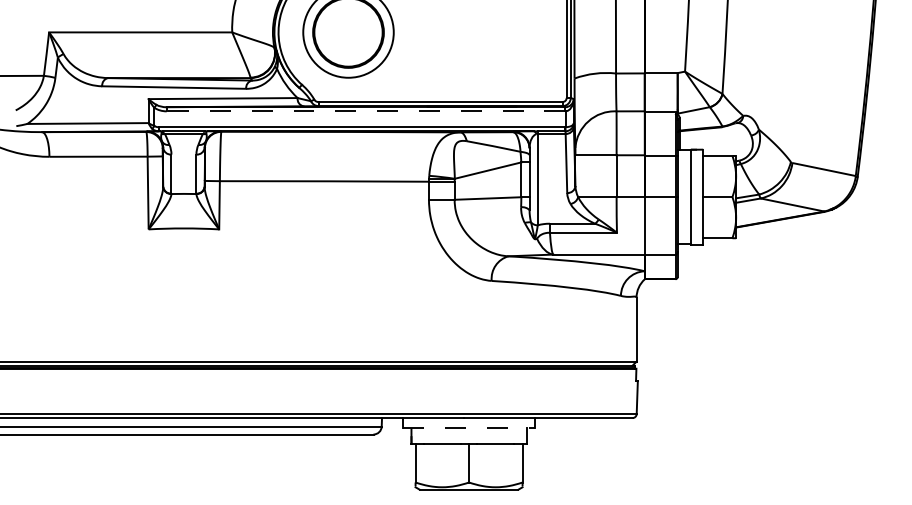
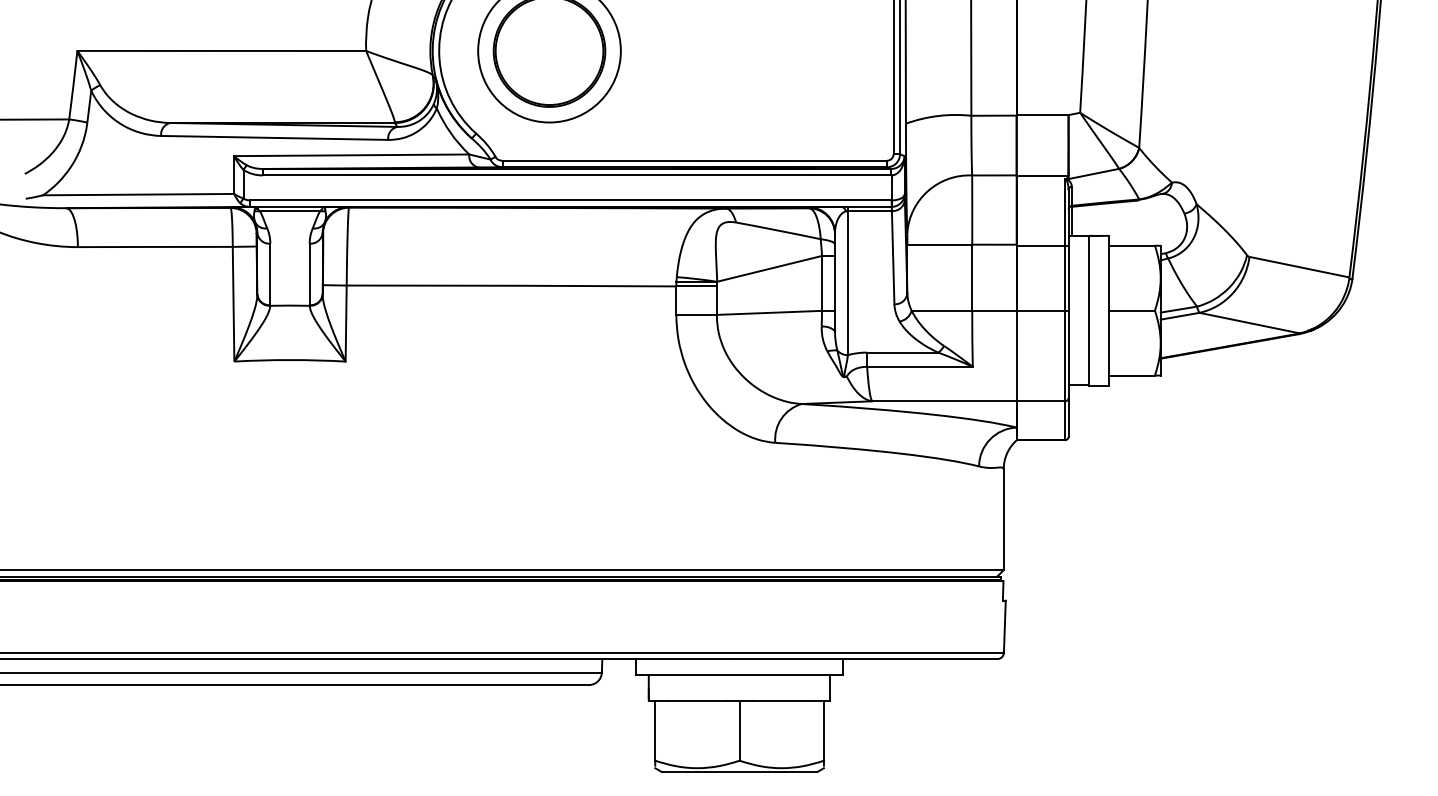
line: (365, 111) -> (576, 175), dashed -> solid
line: (469, 427) -> (740, 673), dashed -> solid

